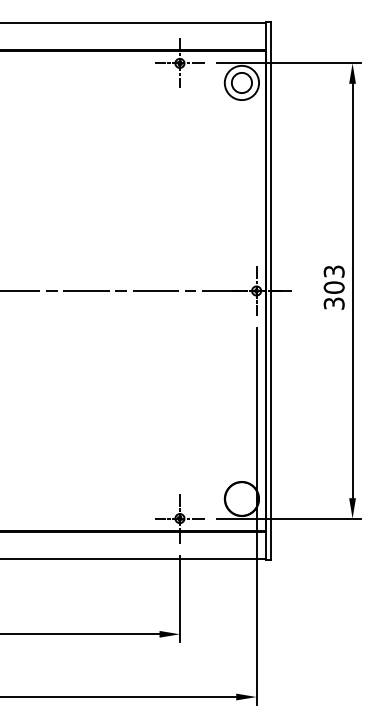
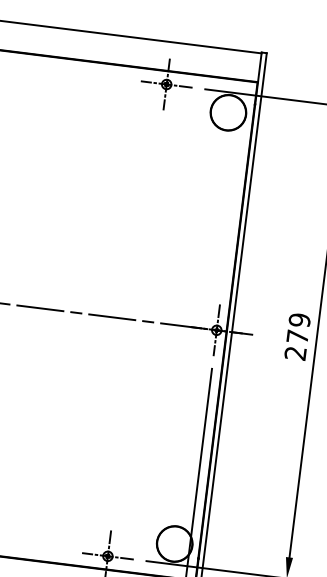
circle: (241, 82) -> (228, 112), size x1.67
text: (333, 287) -> (296, 336), 303 -> 279

